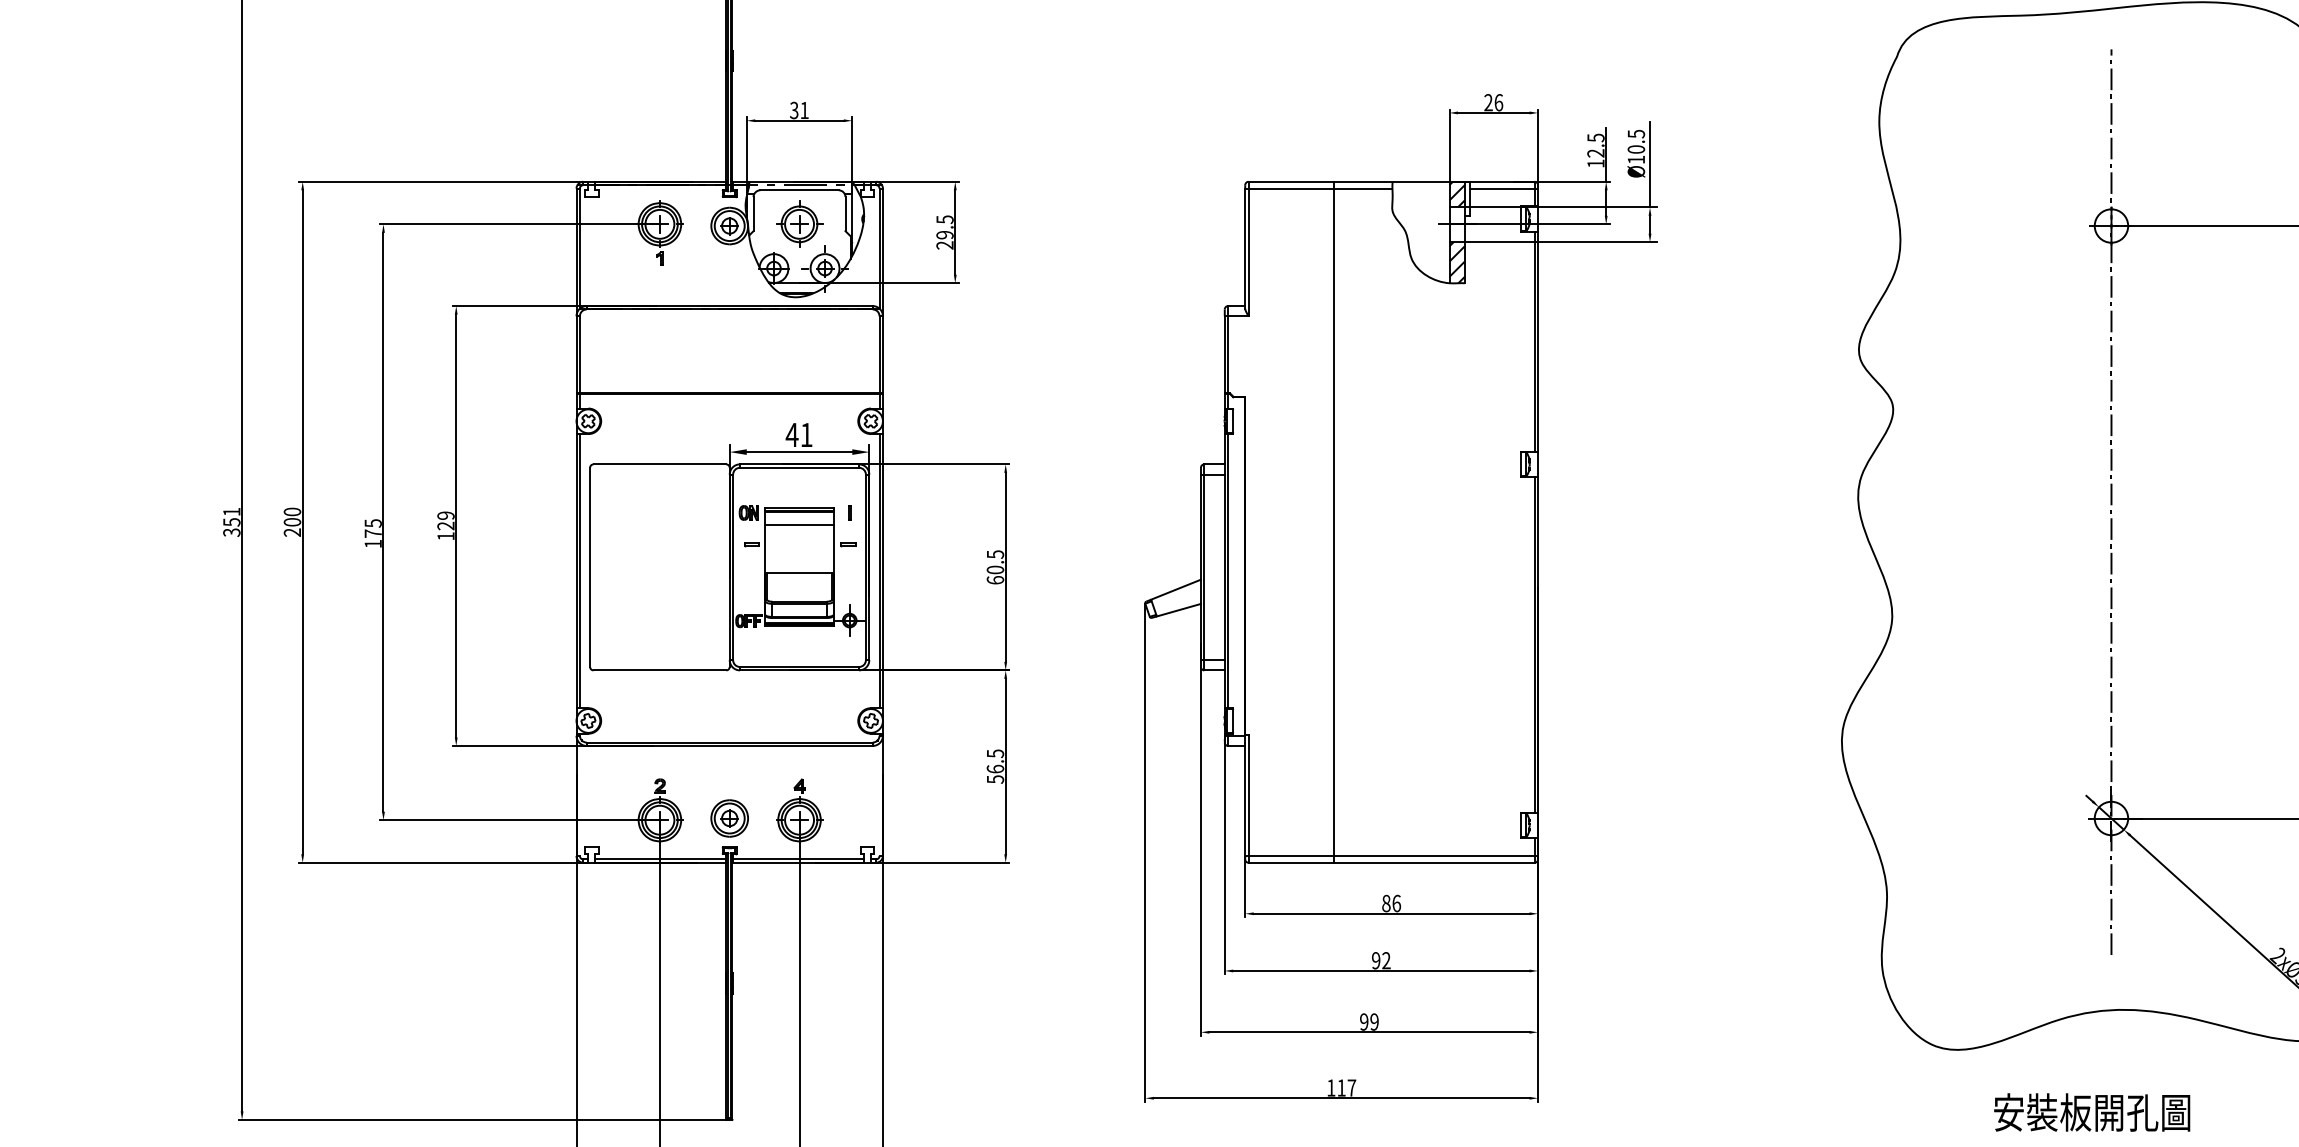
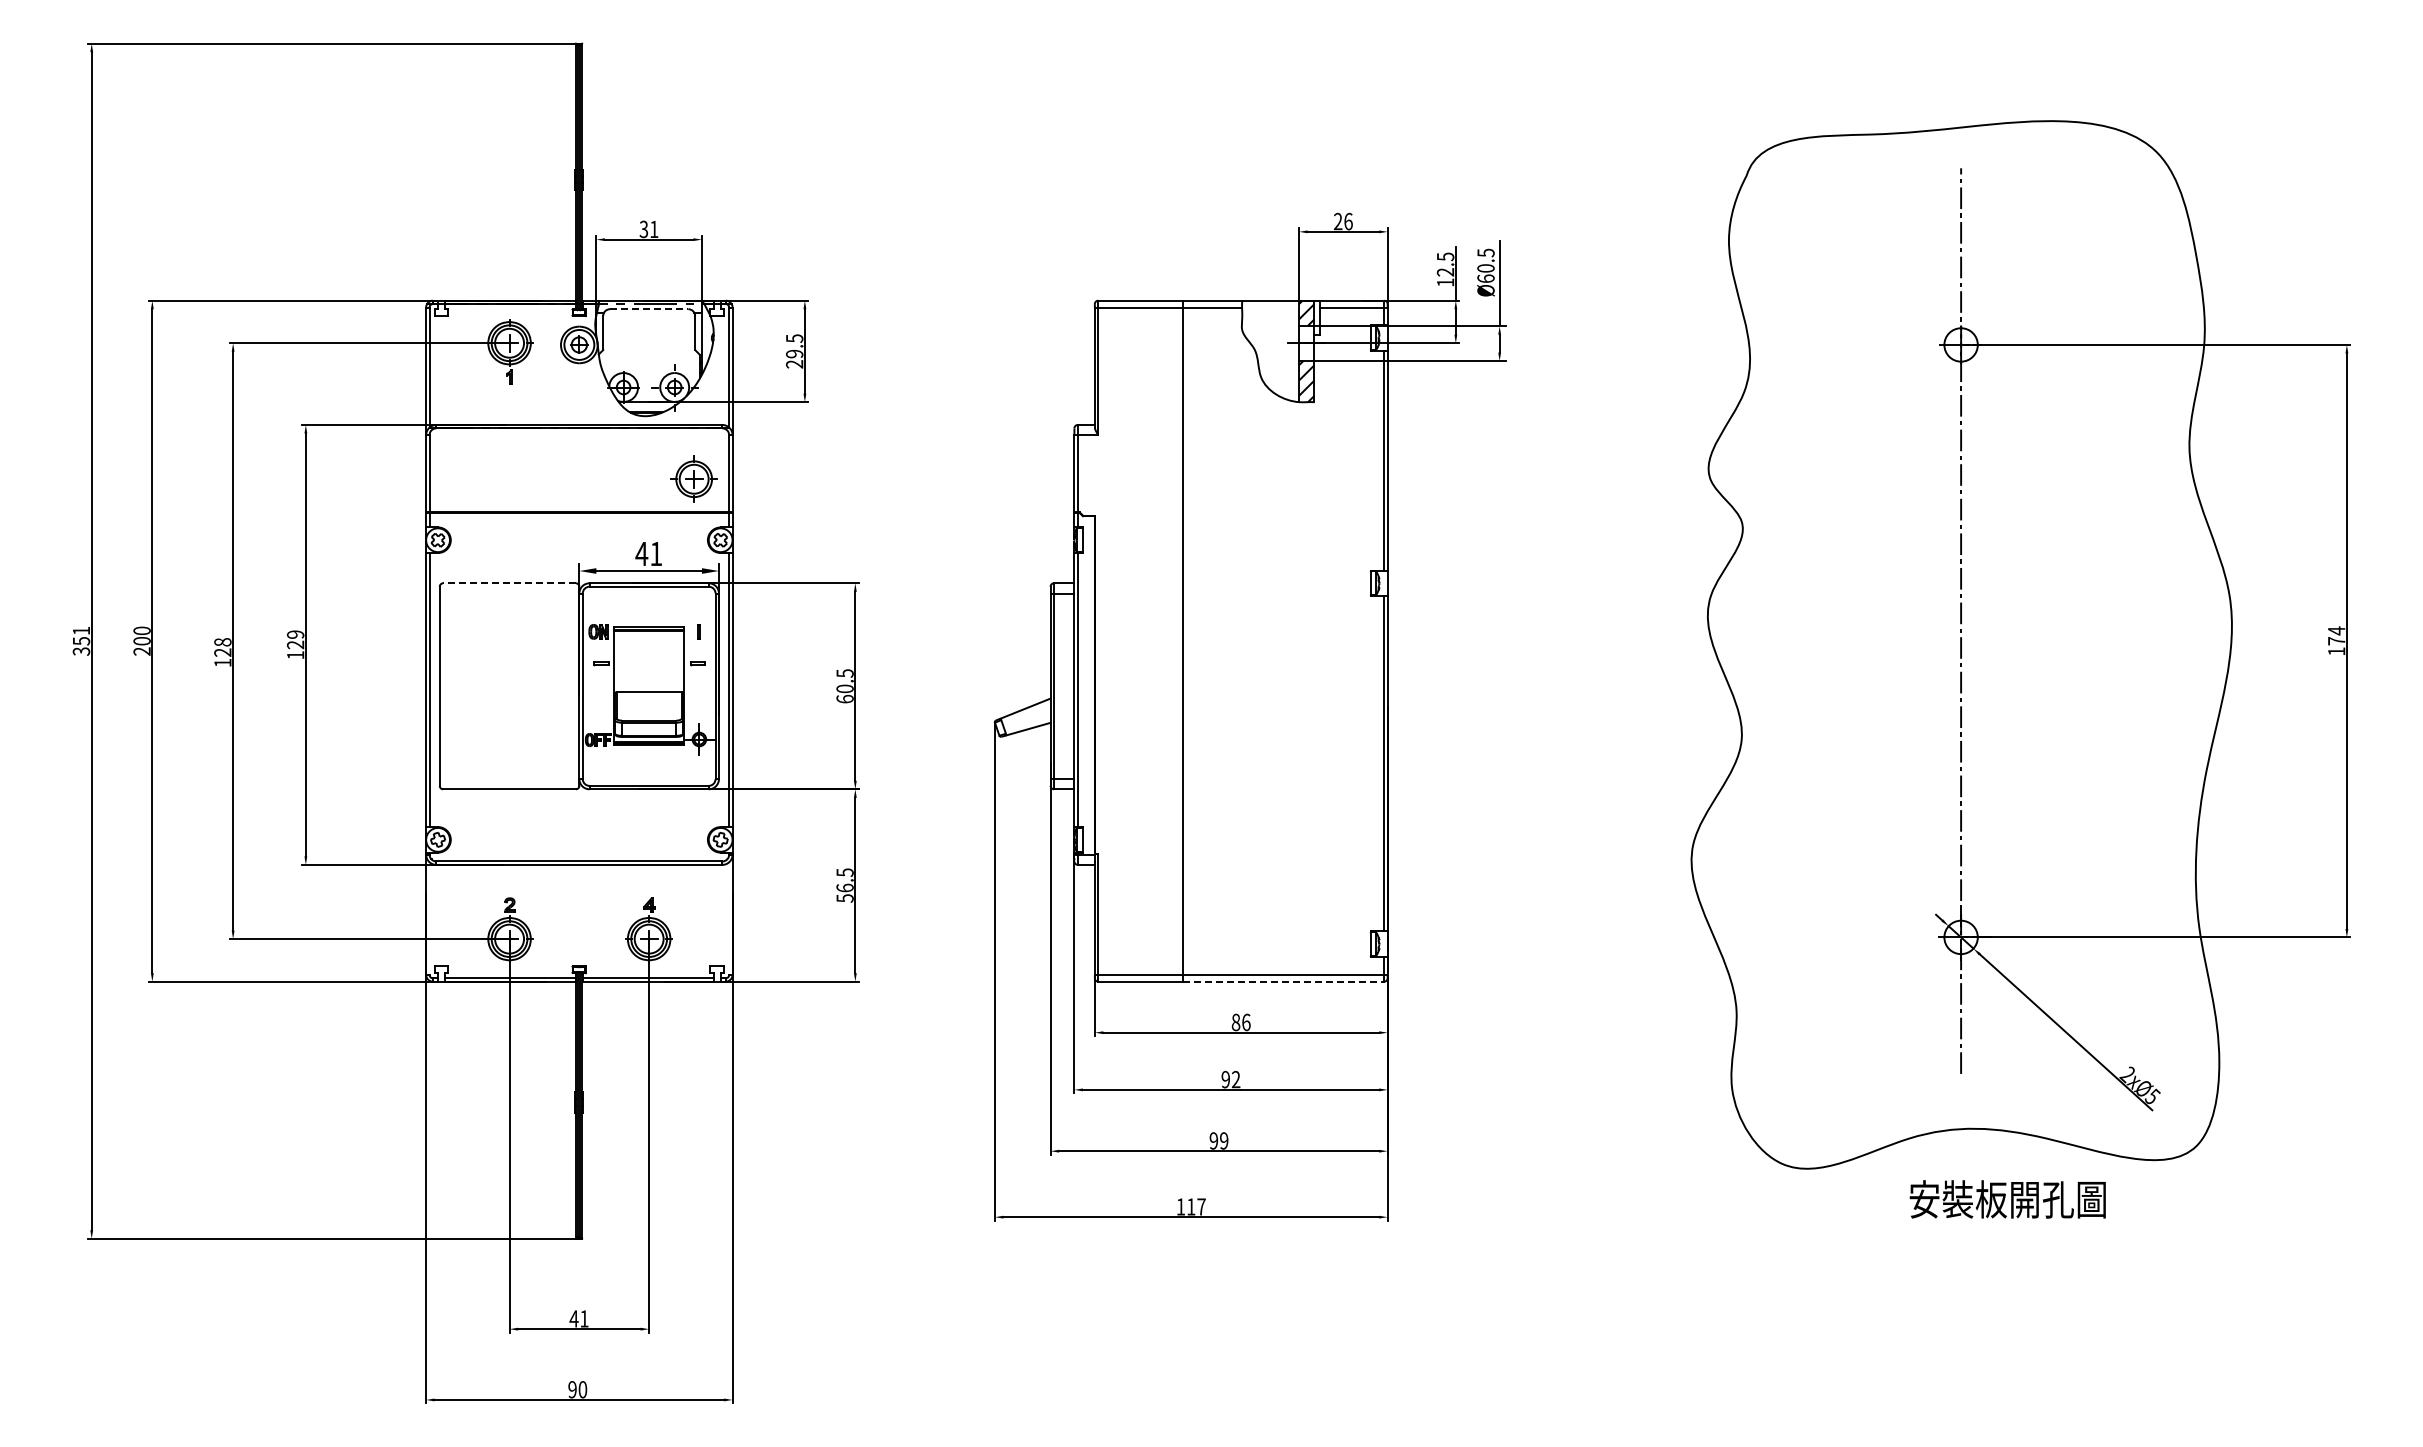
text: (1635, 159) -> (1485, 278), Ø10.5 -> Ø60.5
line: (799, 190) -> (649, 309), solid -> dashed
part: (798, 223) -> (693, 478), moved
line: (659, 464) -> (509, 583), solid -> dashed
line: (799, 524) -> (649, 643), removed
text: (372, 528) -> (222, 647), 175 -> 128
part: (729, 818) -> (579, 937), removed
line: (1434, 862) -> (1284, 981), solid -> dashed
text: (2091, 1112) -> (2007, 1199), moved

